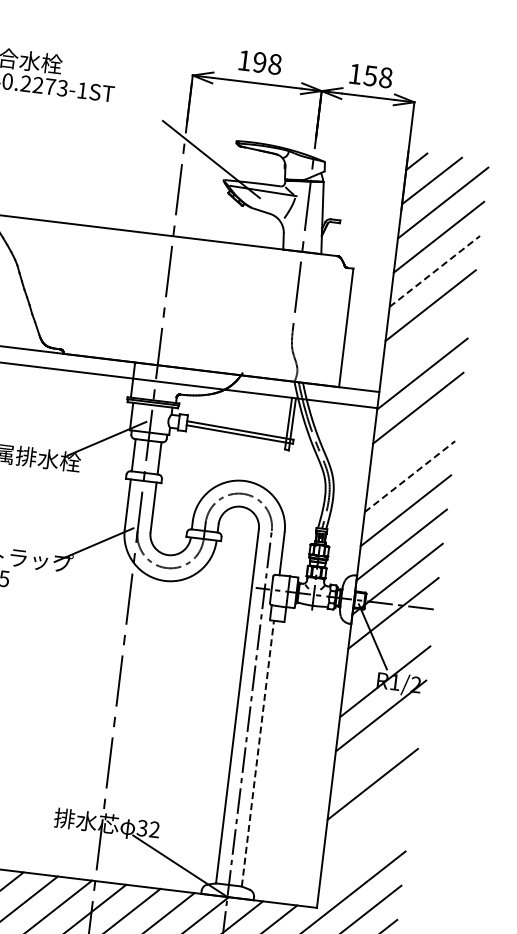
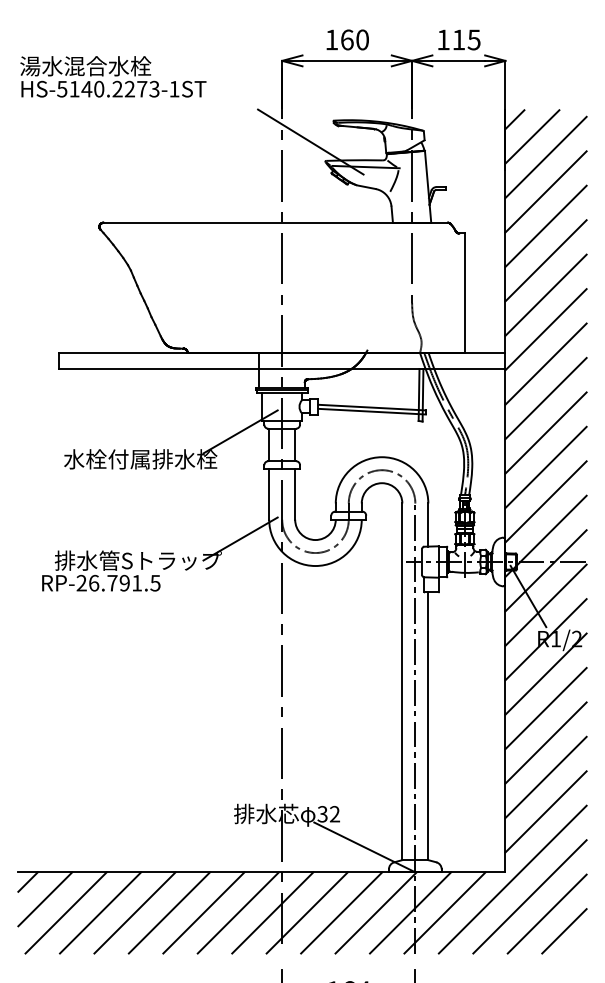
text: (268, 63) -> (355, 39), 198 -> 160
text: (378, 76) -> (466, 39), 158 -> 115
line: (435, 271) -> (546, 226), dashed -> solid
line: (426, 339) -> (545, 294), added
line: (413, 442) -> (545, 398), added
line: (410, 476) -> (546, 432), dashed -> solid
line: (388, 646) -> (545, 604), added
line: (376, 750) -> (545, 708), added
line: (258, 753) -> (428, 726), dashed -> solid
line: (368, 818) -> (545, 777), added
line: (364, 852) -> (545, 811), added

